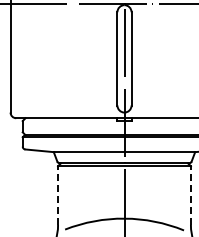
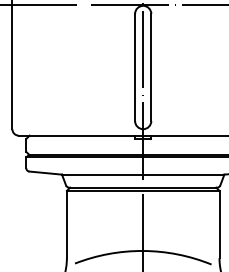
line: (58, 195) -> (67, 224), dashed -> solid
line: (190, 195) -> (219, 224), dashed -> solid

